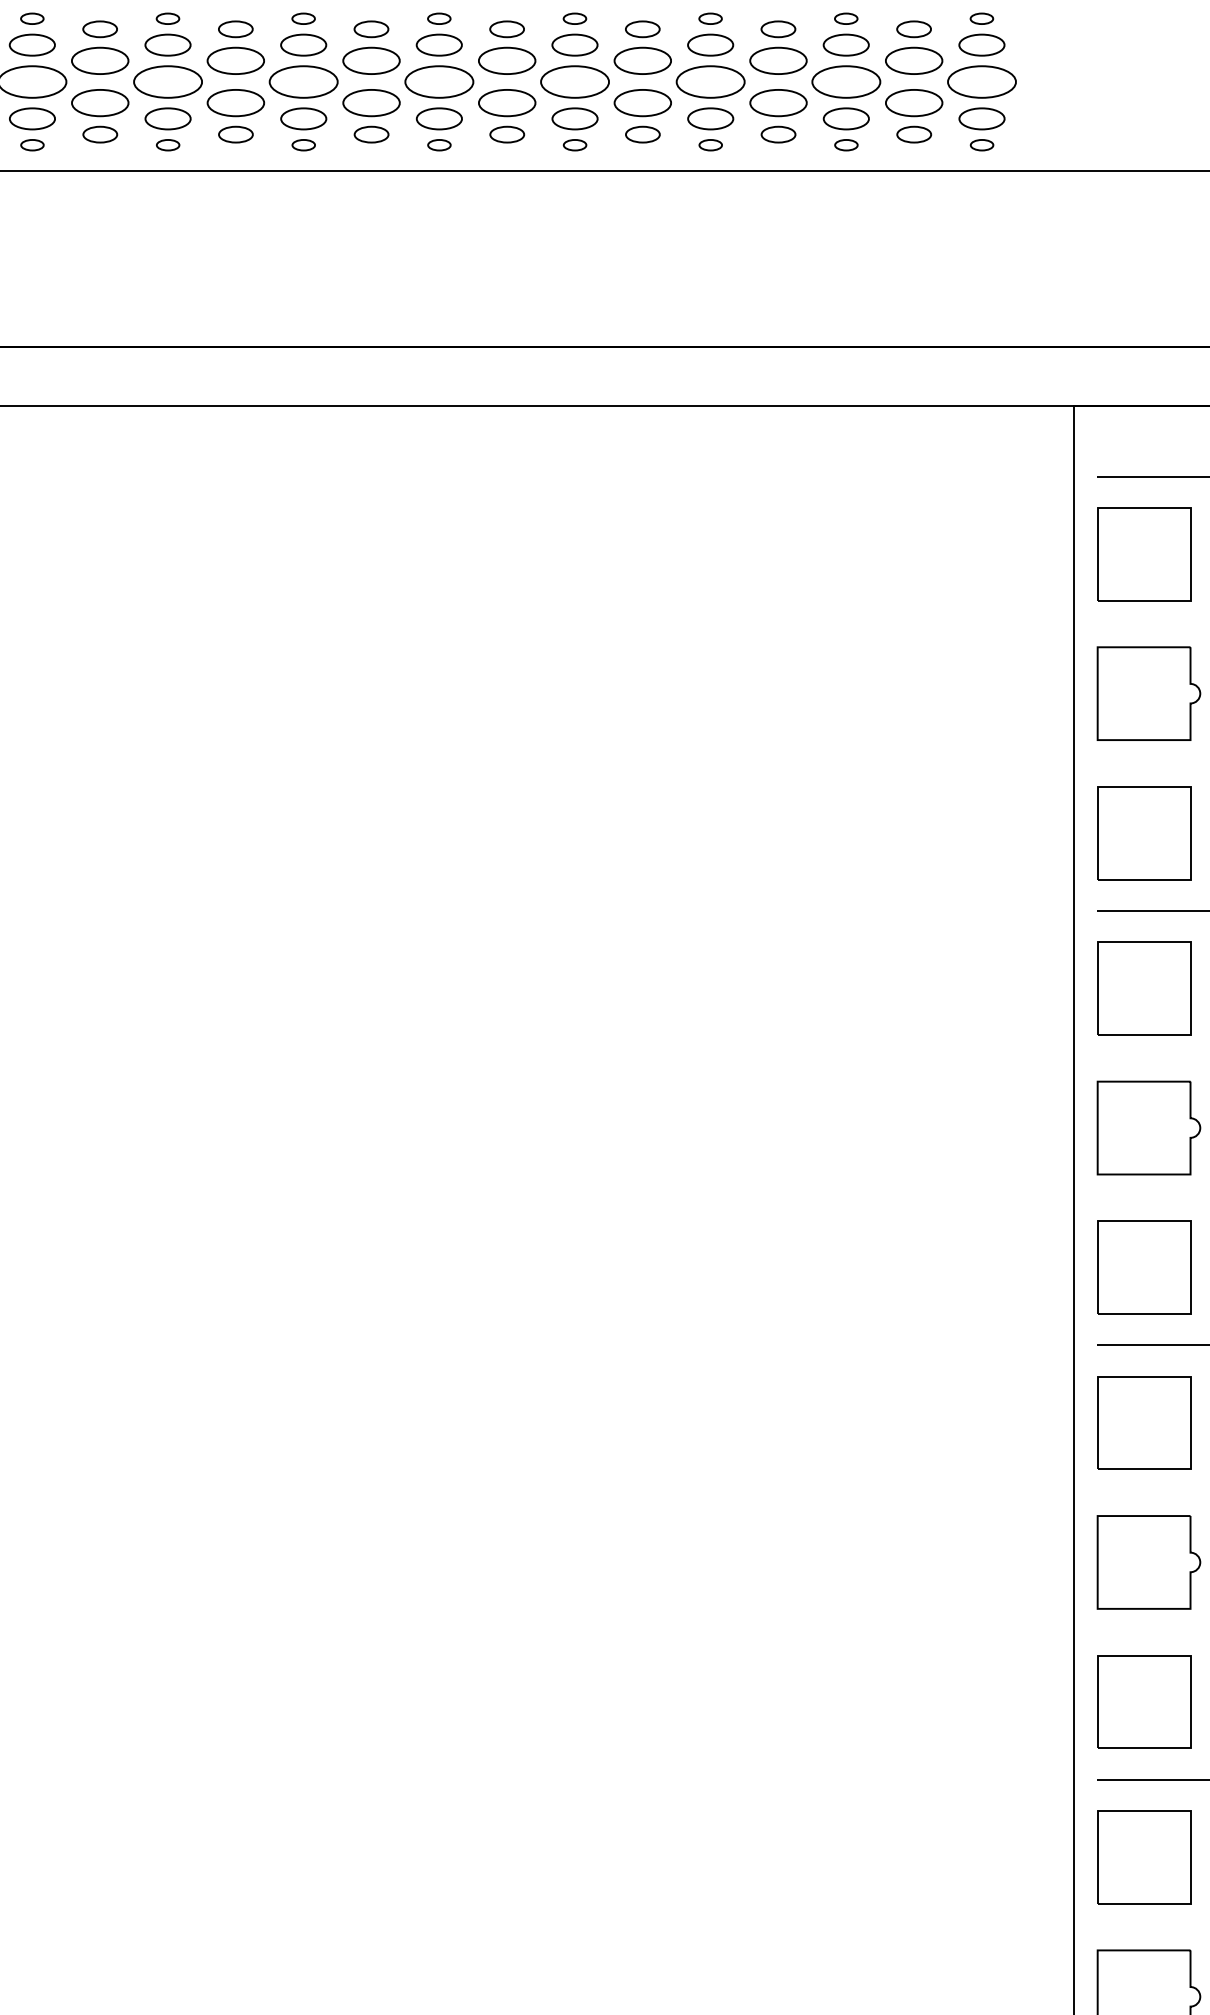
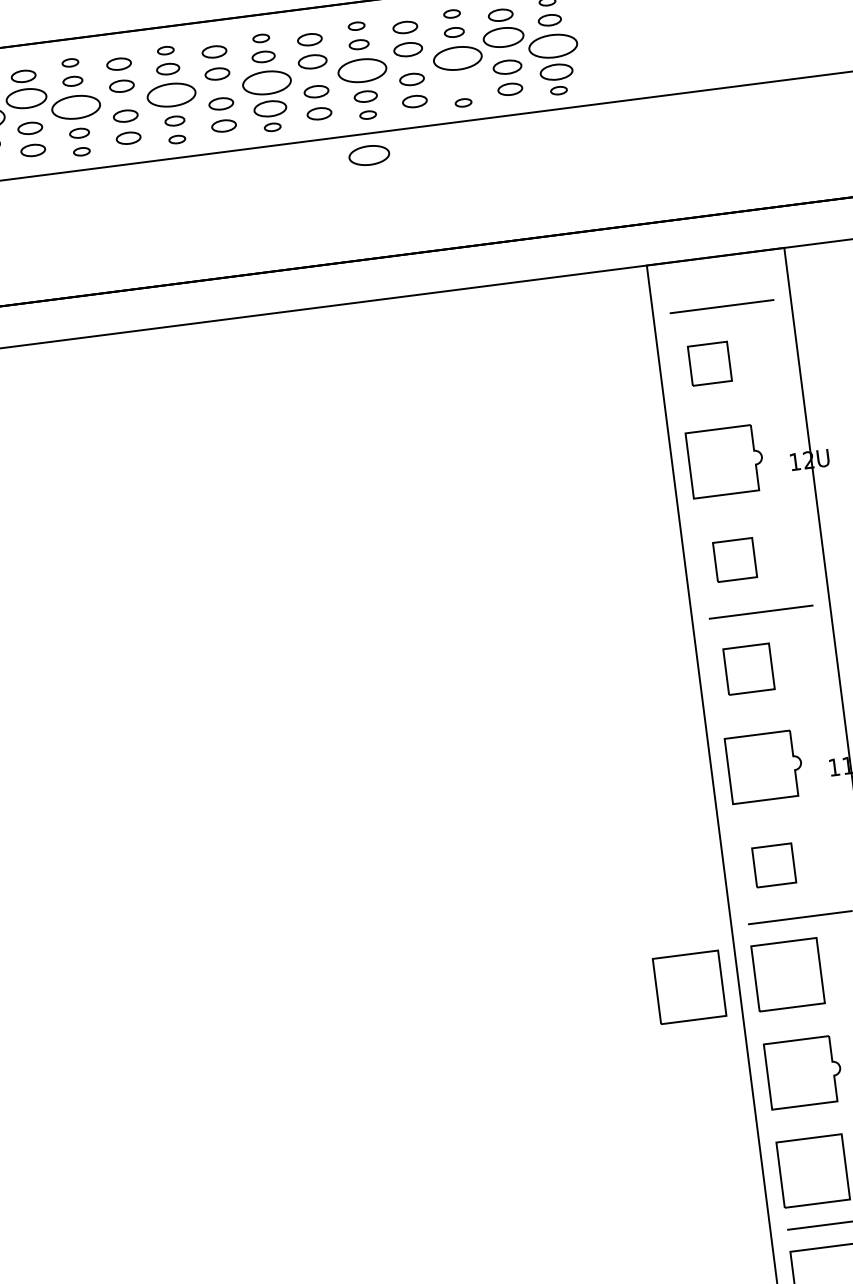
part: (303, 44) -> (72, 80), size x0.6
part: (438, 44) -> (167, 68), size x0.7
part: (574, 44) -> (263, 56), size x0.7
part: (710, 44) -> (358, 44), size x0.6
part: (845, 44) -> (453, 32), size x0.6
part: (981, 44) -> (549, 19), size x0.7
part: (371, 60) -> (121, 86), size x0.6
part: (507, 60) -> (217, 73), size x0.6
part: (642, 60) -> (312, 61), size x0.7
part: (778, 60) -> (408, 49), size x0.7
part: (235, 103) -> (30, 128), size x0.6
part: (371, 103) -> (125, 116), size x0.6
part: (507, 103) -> (221, 104), size x0.6
part: (642, 103) -> (316, 91), size x0.6
part: (778, 103) -> (412, 79), size x0.6
part: (914, 103) -> (507, 67), size x0.7
part: (303, 118) -> (79, 133), size x0.6
part: (439, 118) -> (174, 120), size x0.6
part: (710, 118) -> (365, 96), size x0.7
part: (845, 118) -> (460, 84), removed
part: (705, 201) -> (369, 155), added
part: (1144, 554) -> (710, 363), size x0.6
part: (1144, 833) -> (735, 560), size x0.6
part: (1144, 988) -> (749, 669), size x0.7
part: (1144, 1267) -> (774, 865), size x0.6
part: (1004, 1422) -> (689, 987), added

